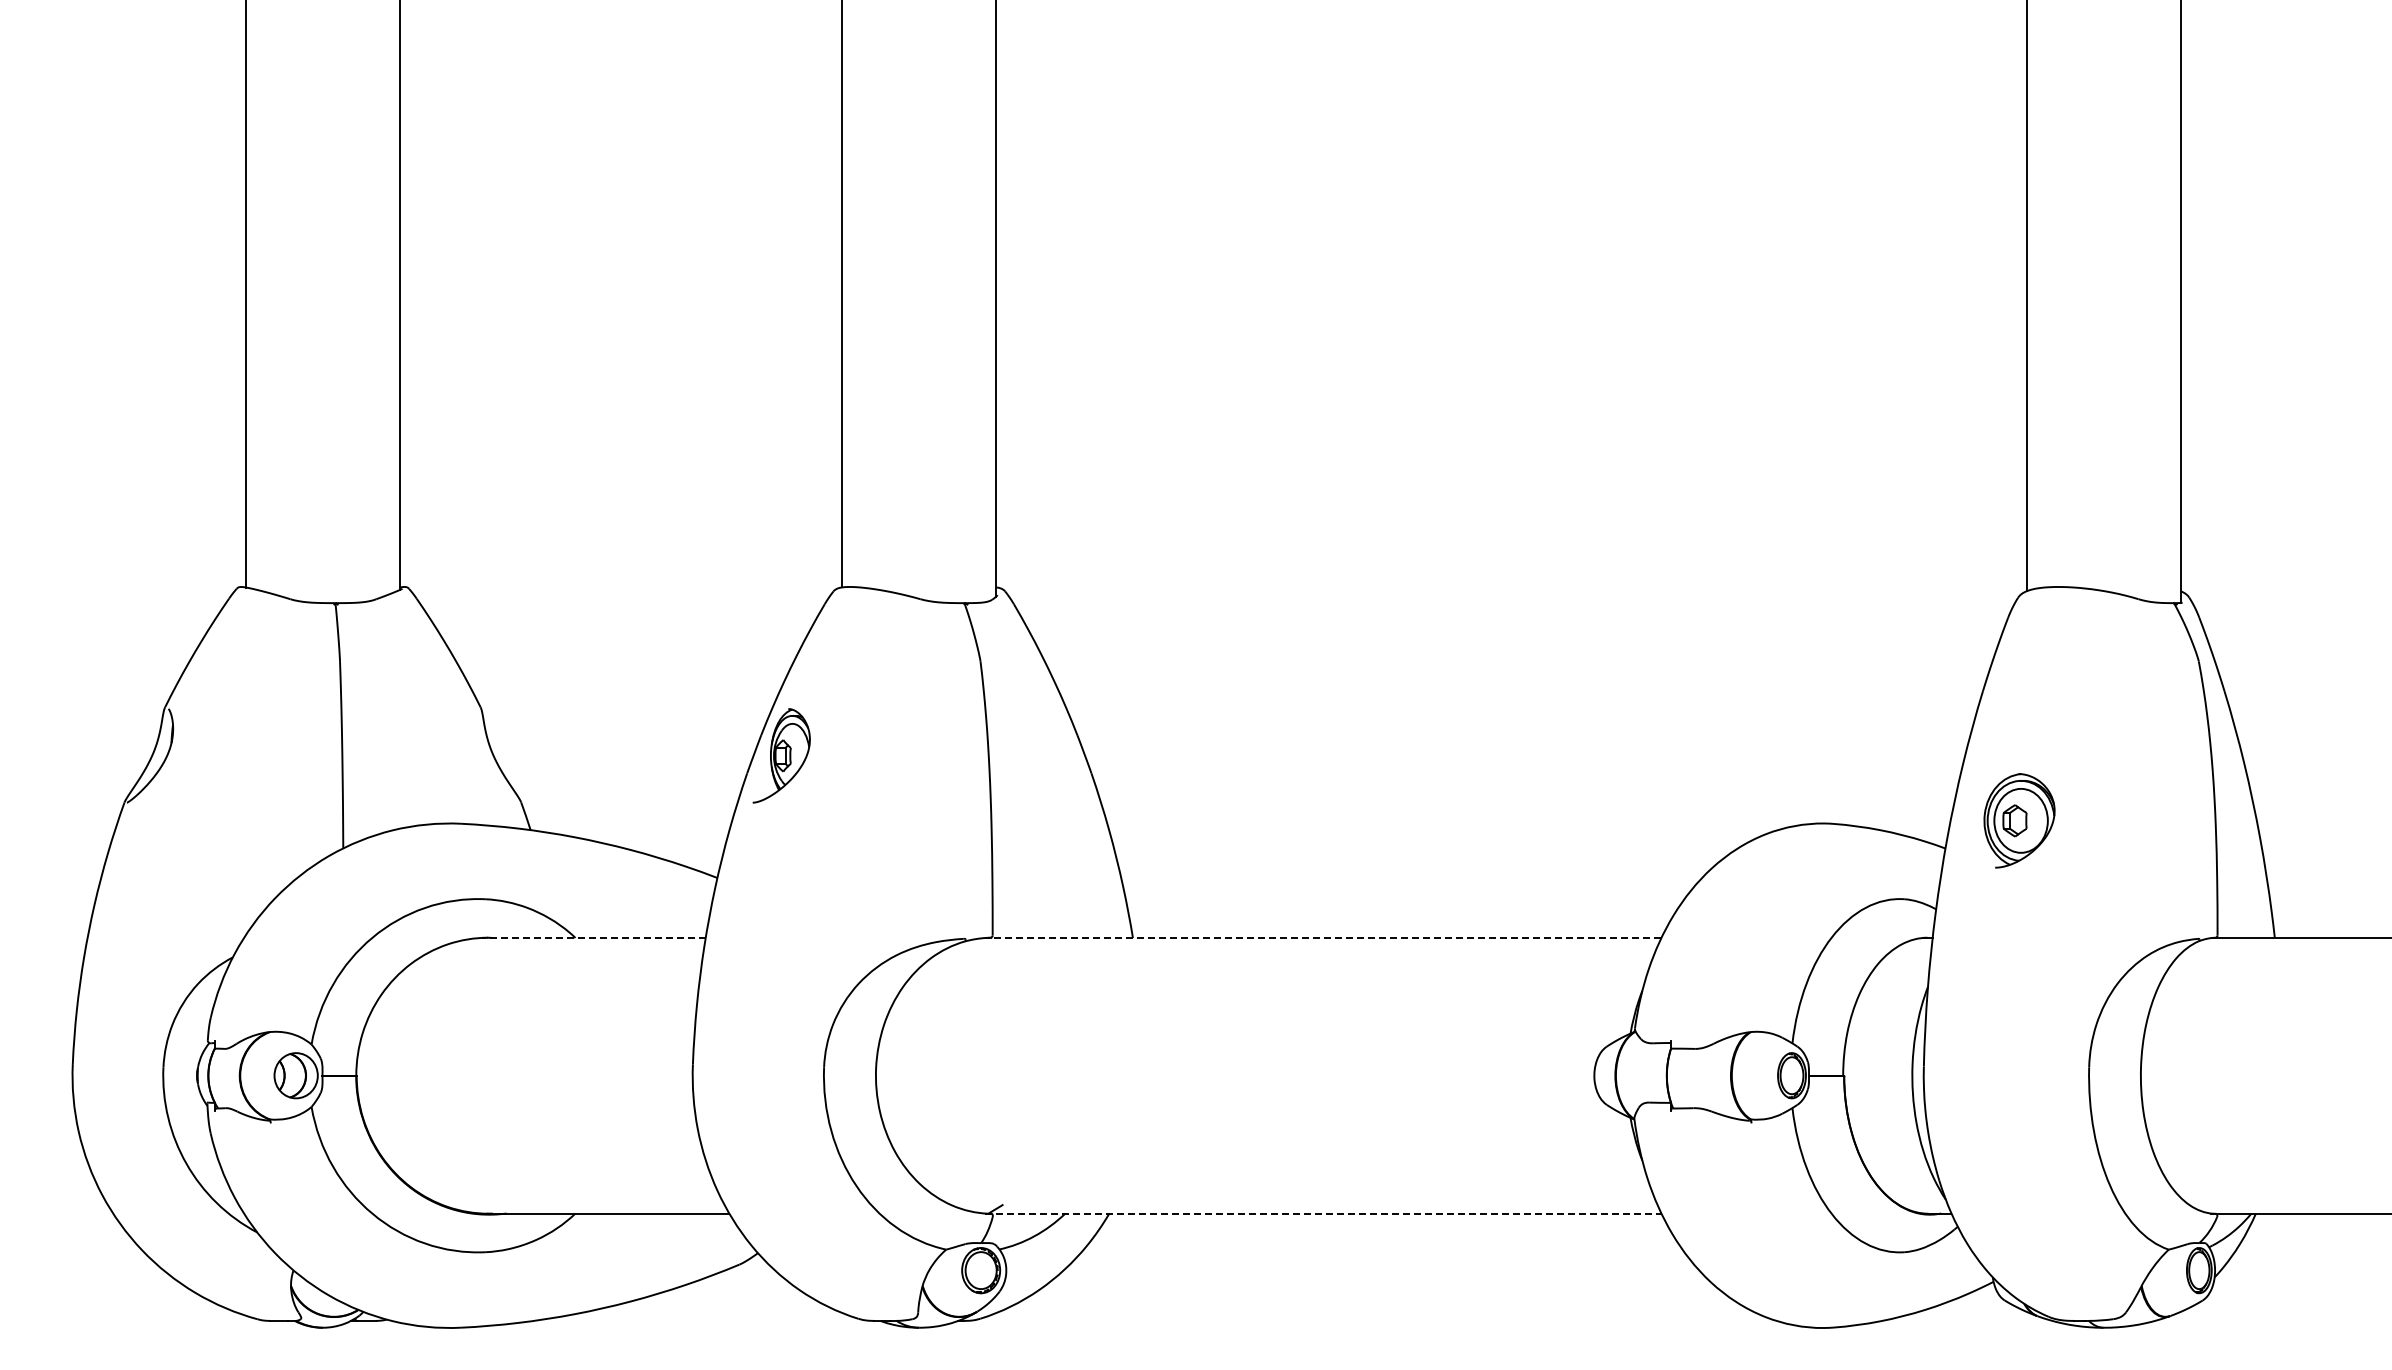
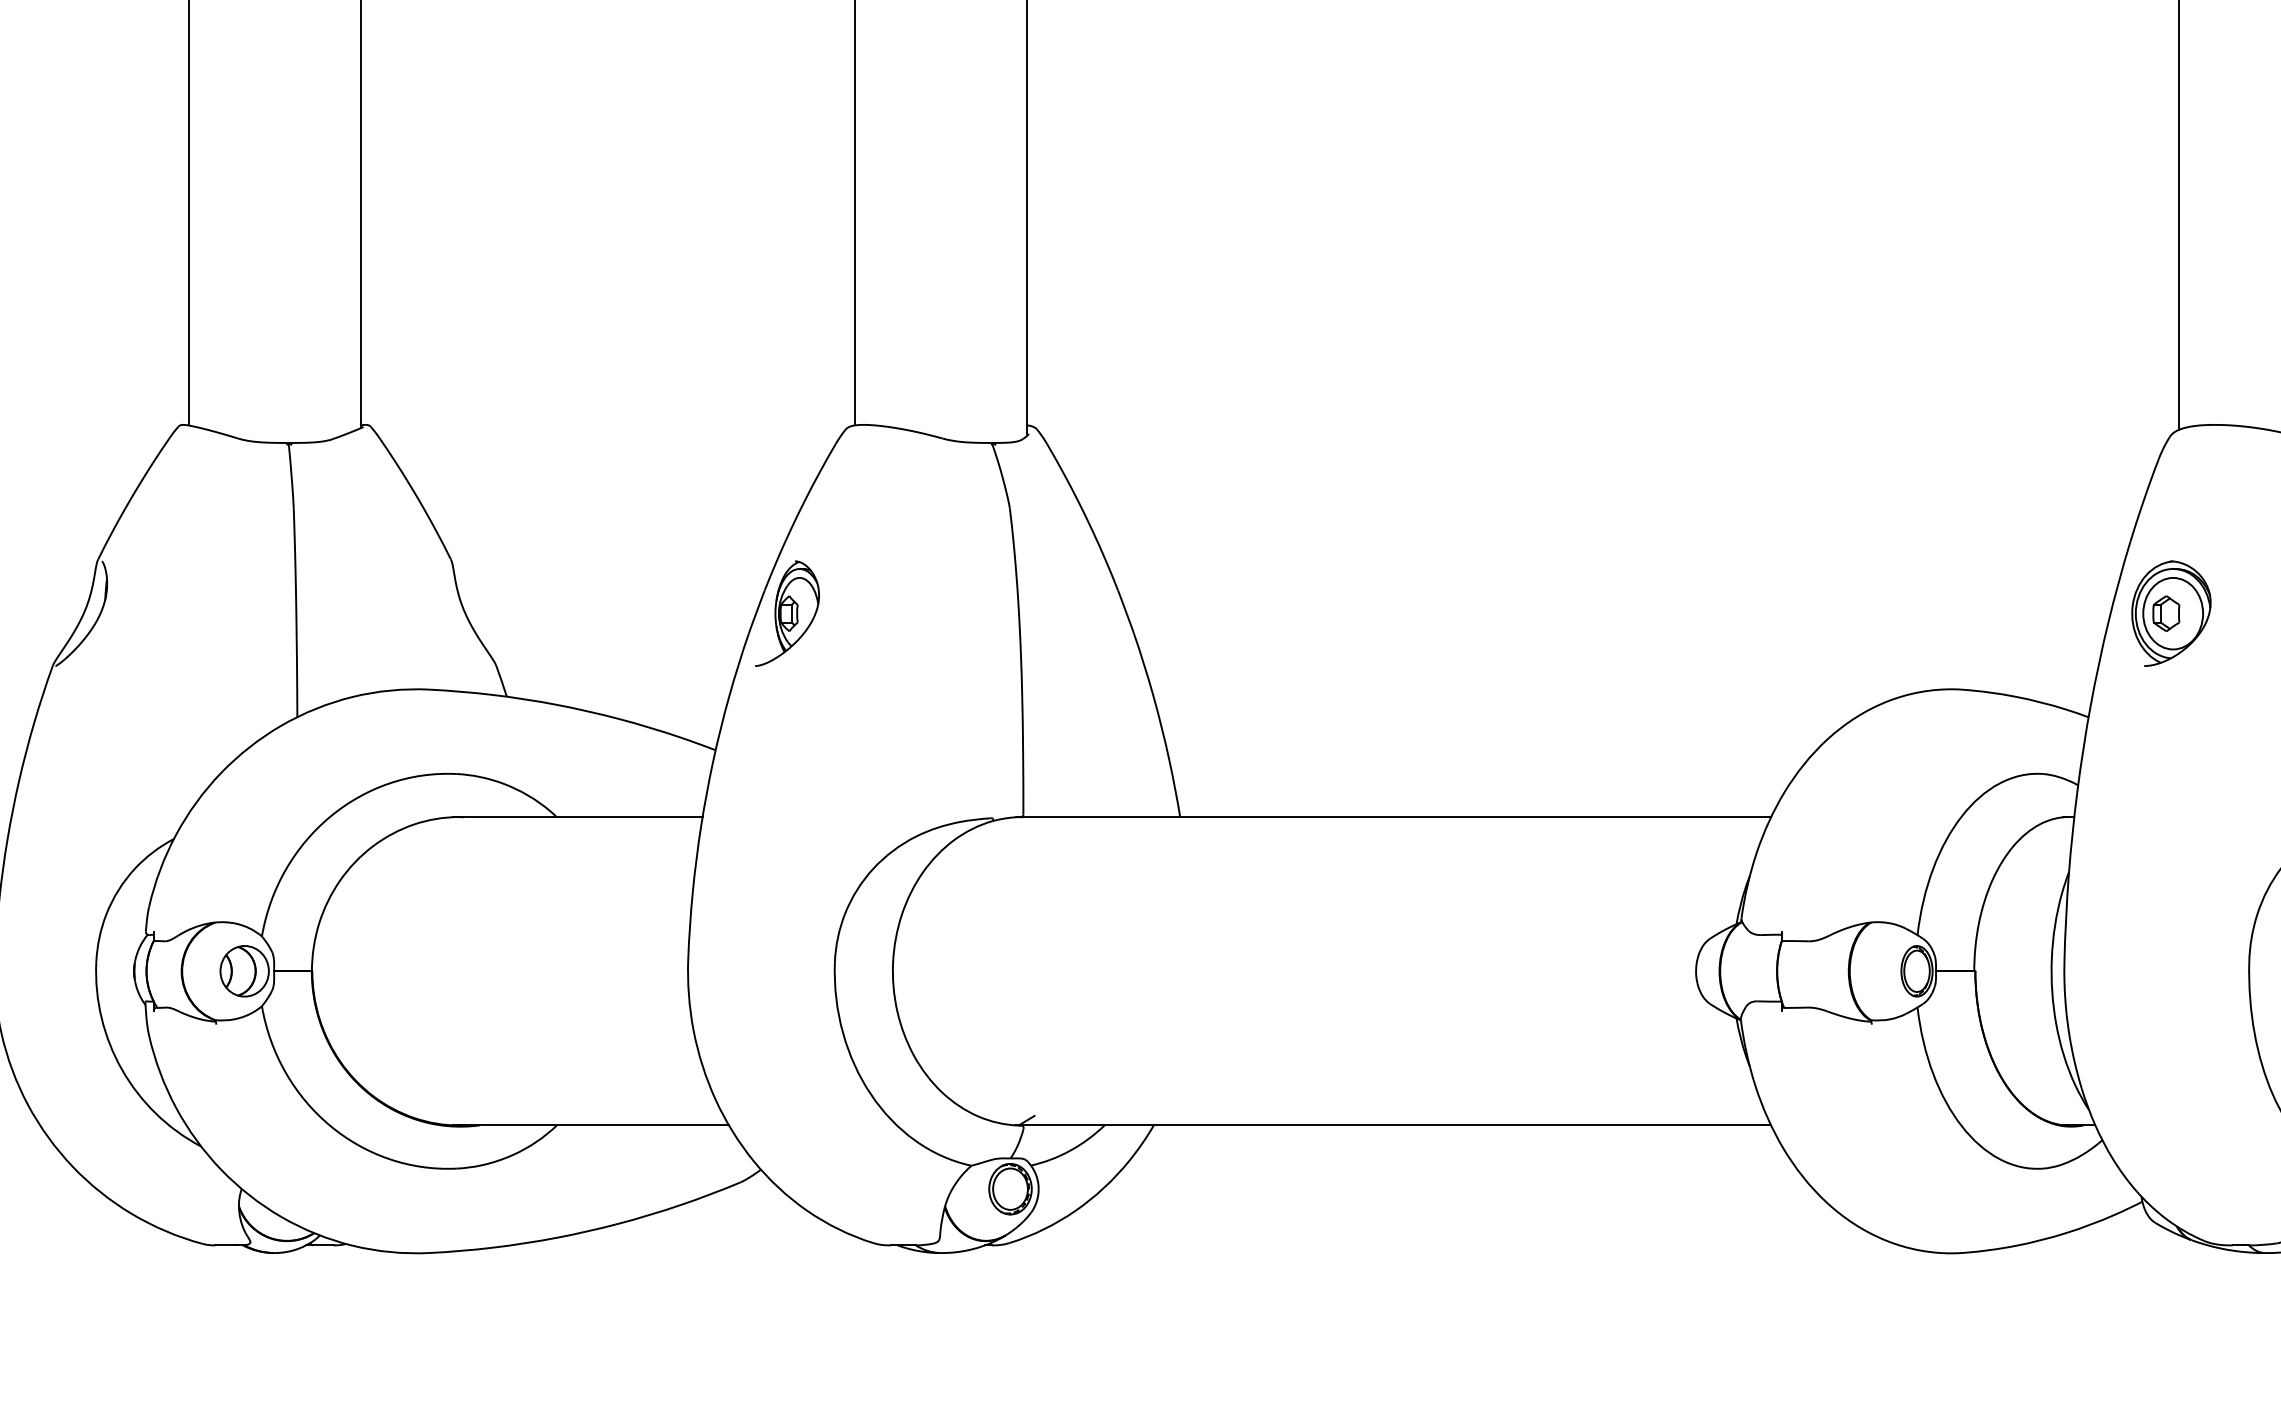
part: (2019, 820) -> (2171, 613), moved
line: (594, 937) -> (578, 816), dashed -> solid
line: (1323, 937) -> (1393, 816), dashed -> solid
line: (1323, 1213) -> (1393, 1125), dashed -> solid

